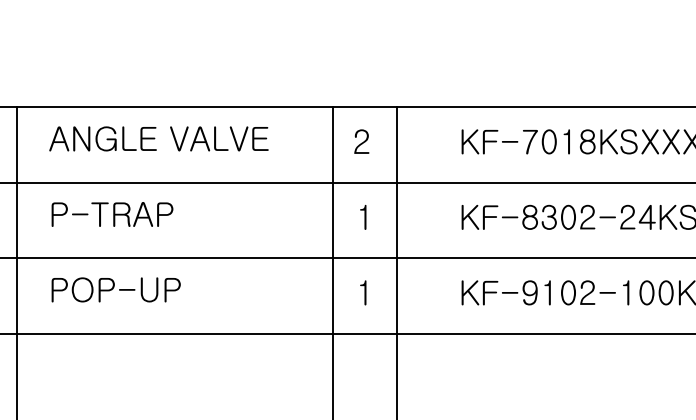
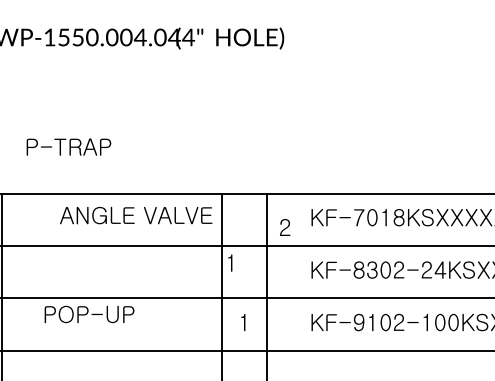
text: (159, 138) -> (136, 215), moved
text: (362, 141) -> (285, 227), moved
text: (111, 213) -> (68, 146), moved
text: (363, 216) -> (230, 262), moved
text: (116, 289) -> (89, 314), moved

